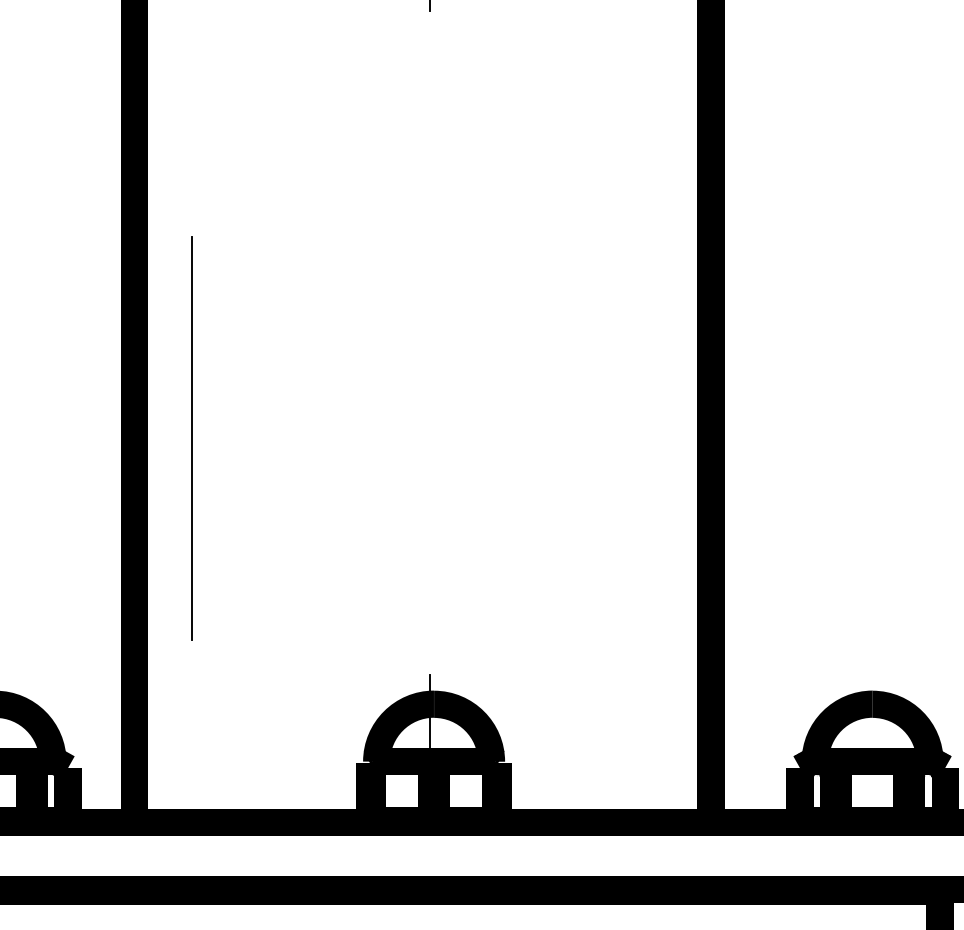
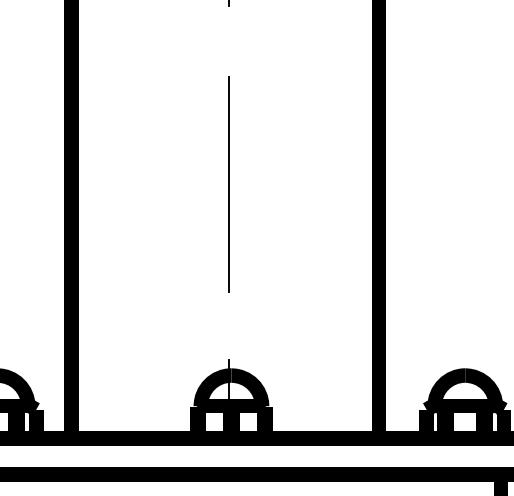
line: (190, 437) -> (228, 184), moved

